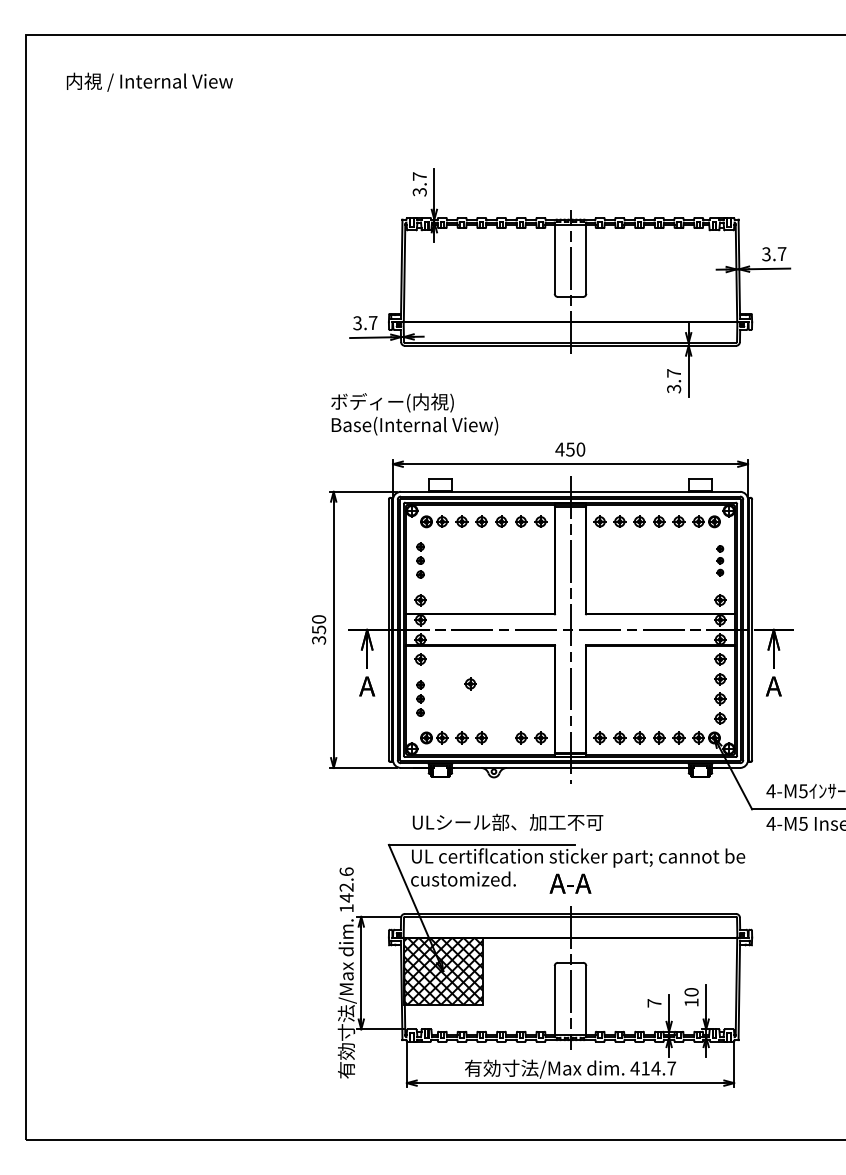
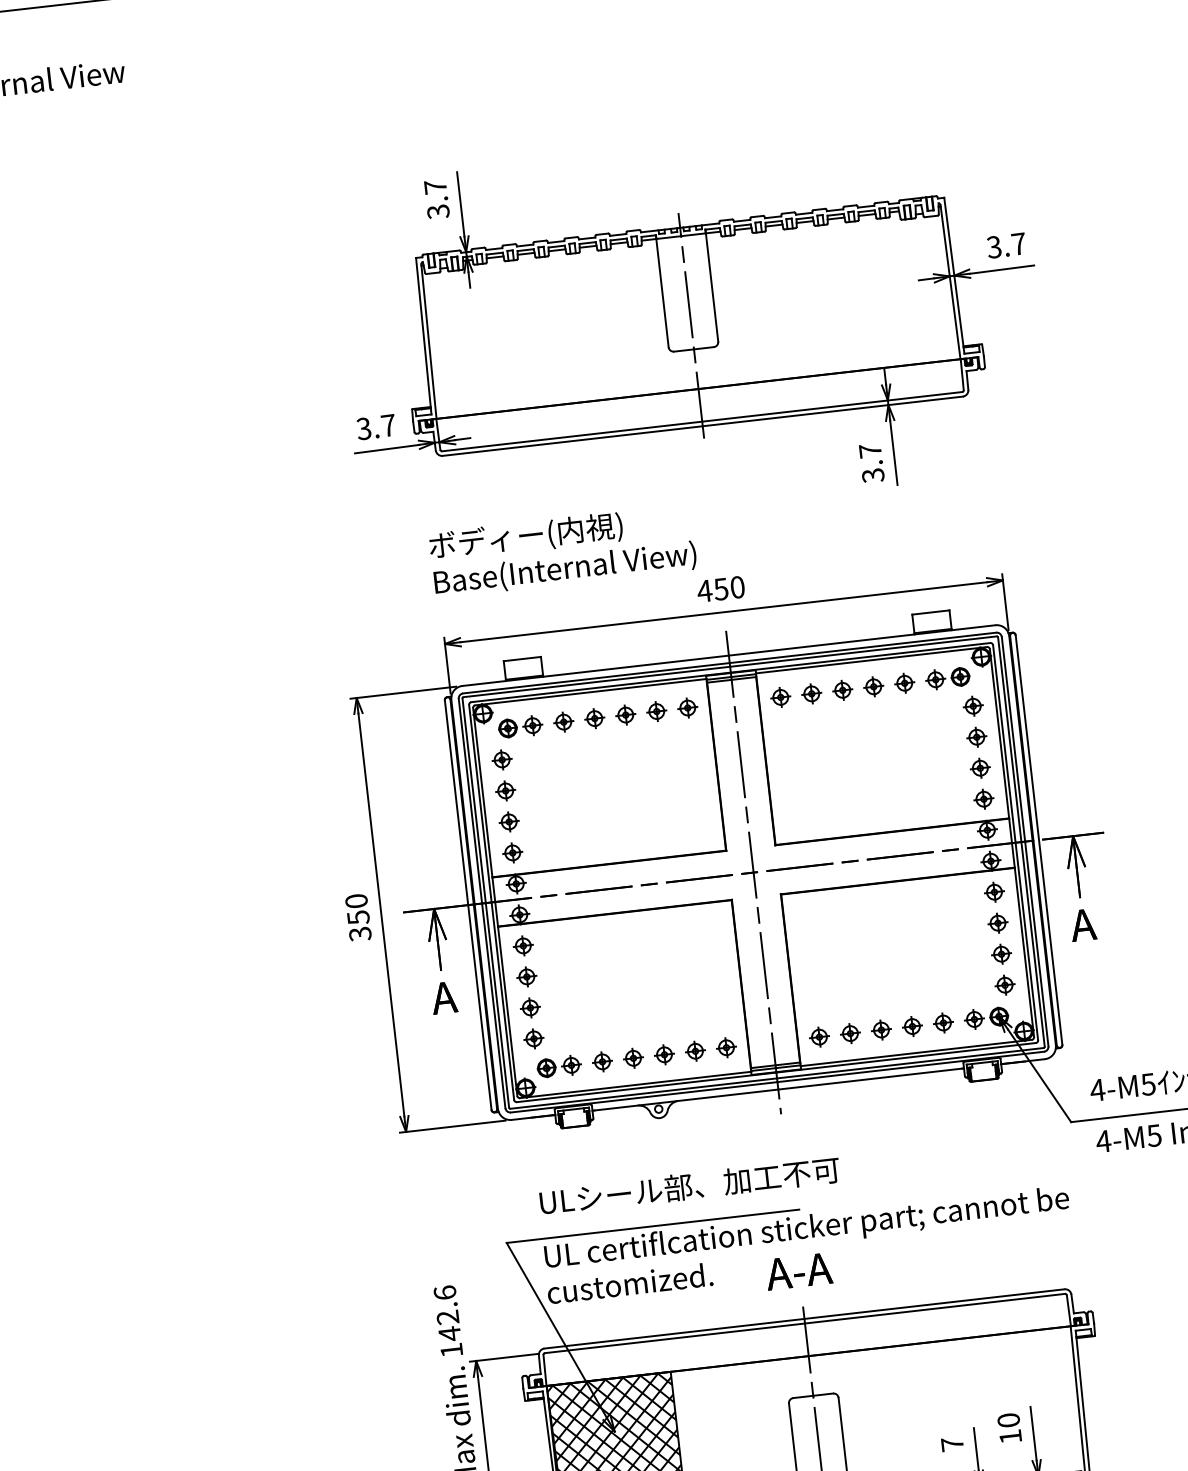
text: (414, 414) -> (562, 551), moved
part: (420, 560) -> (505, 790), size x1.43
part: (720, 560) -> (976, 736), size x1.67
part: (470, 683) -> (664, 1054), moved
part: (420, 698) -> (530, 1007), size x1.43

